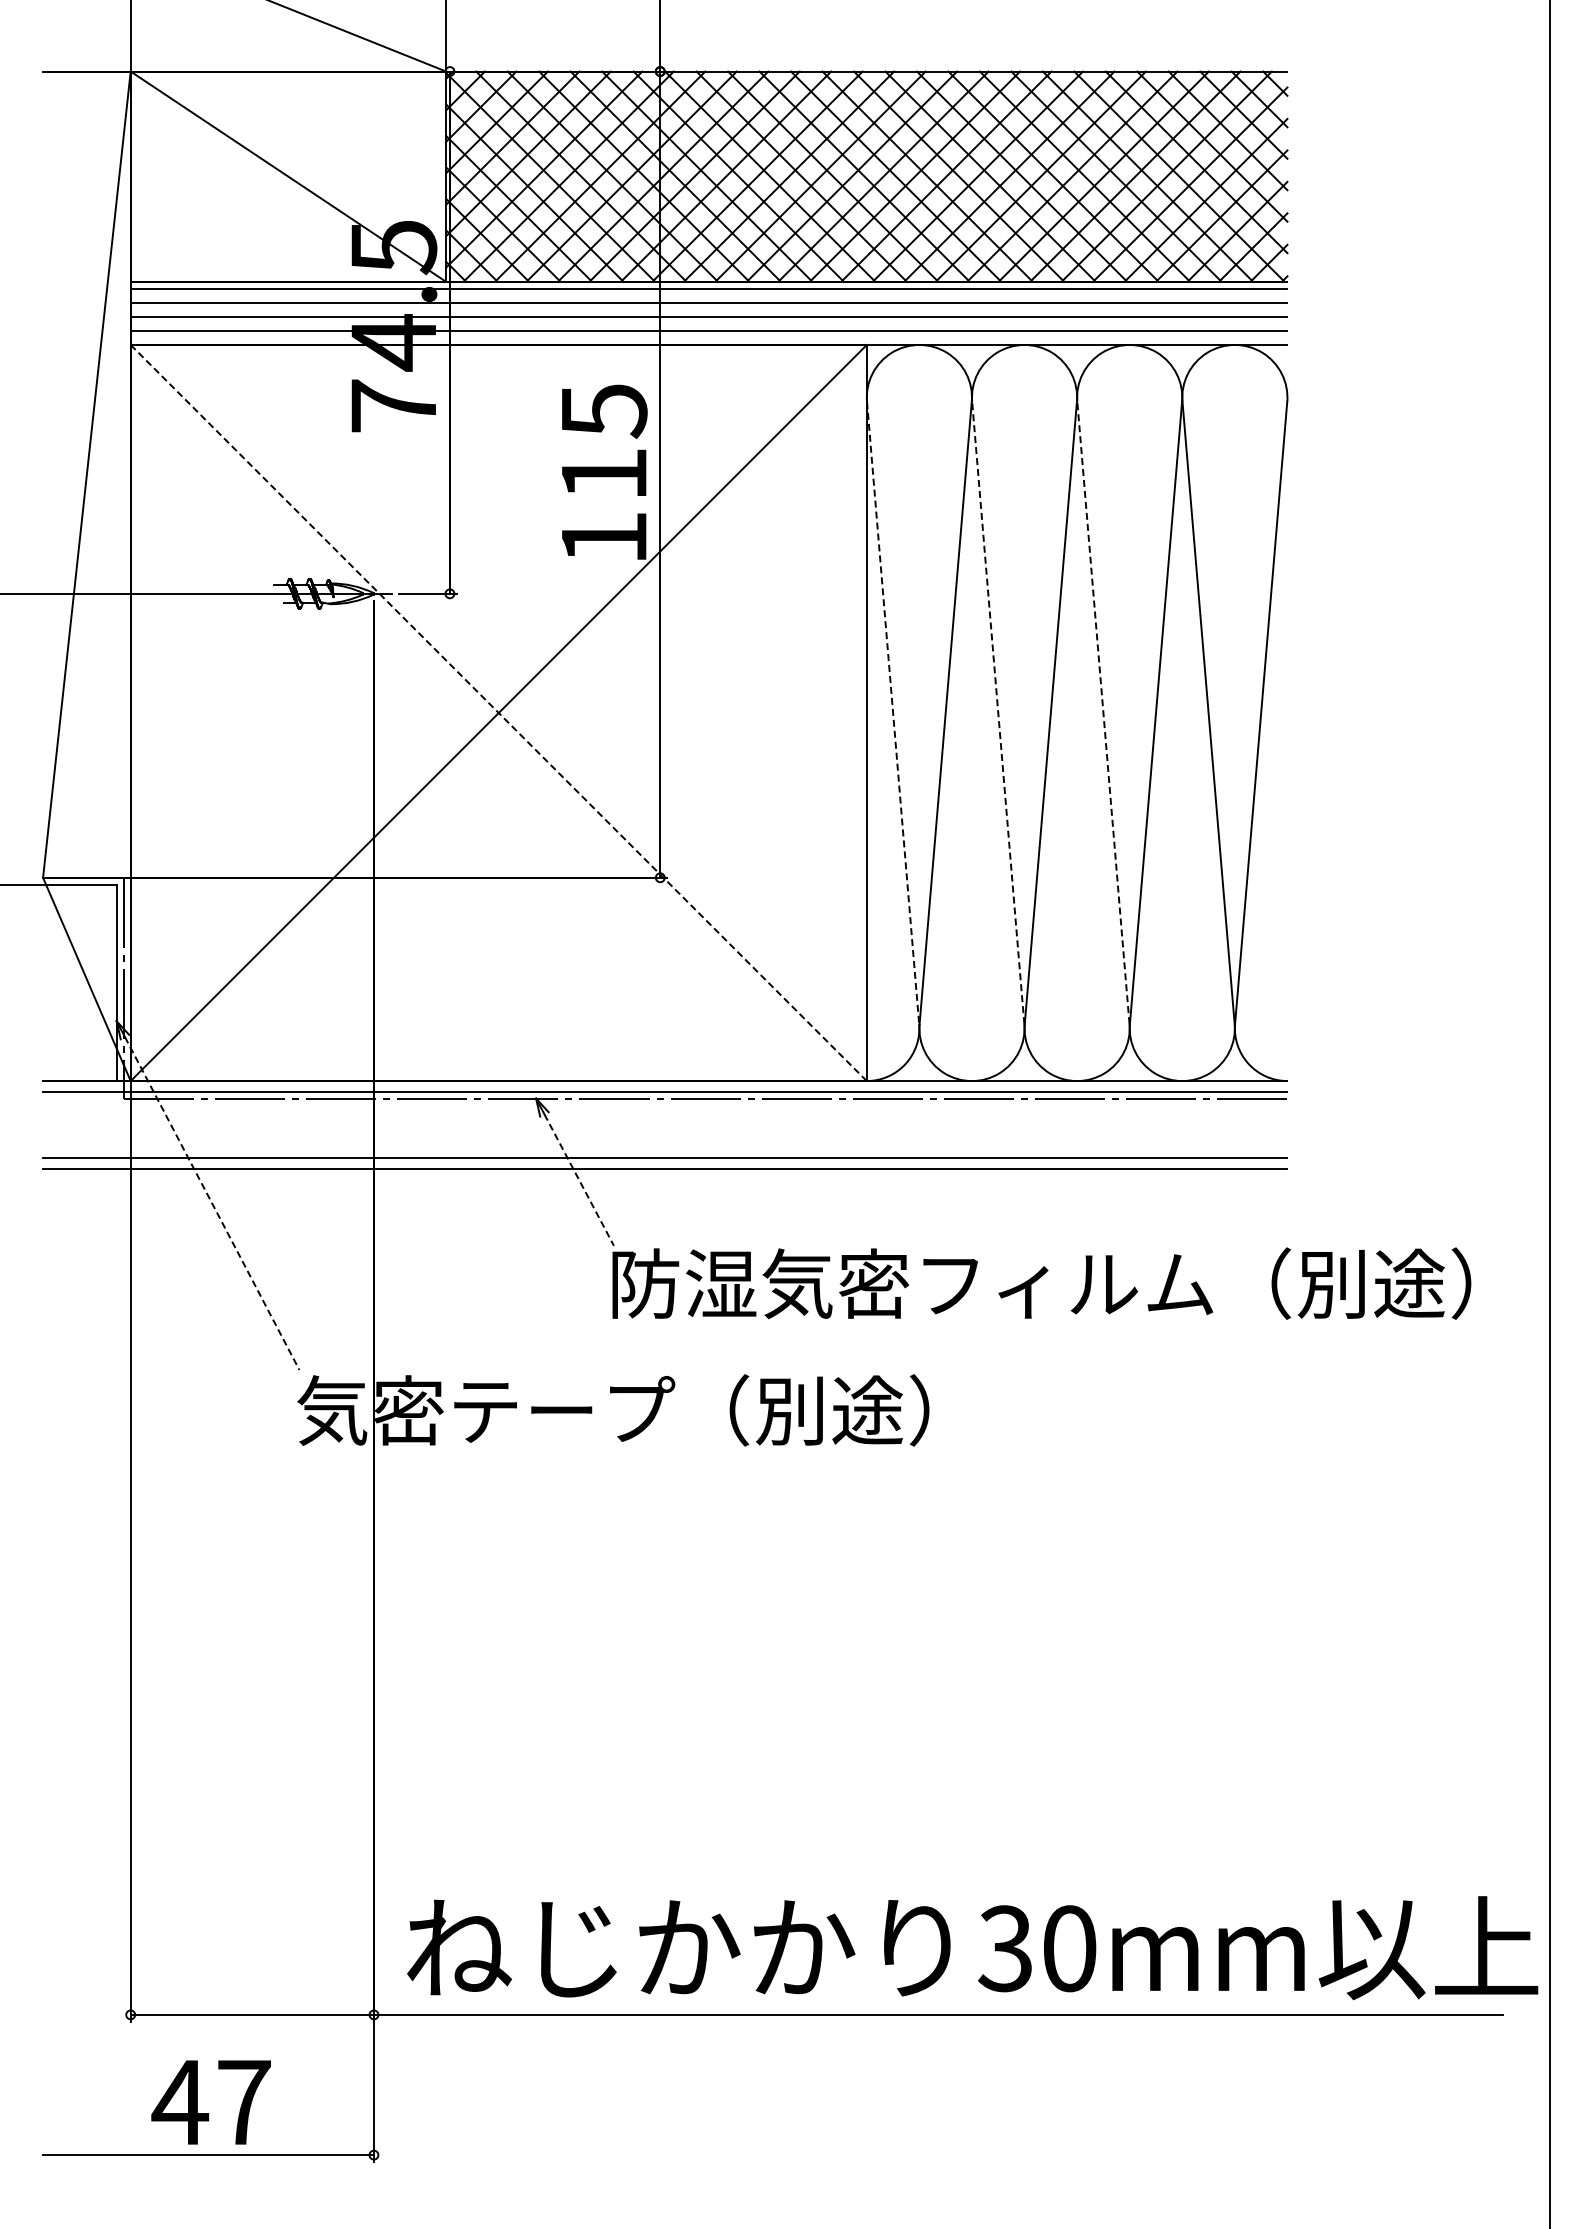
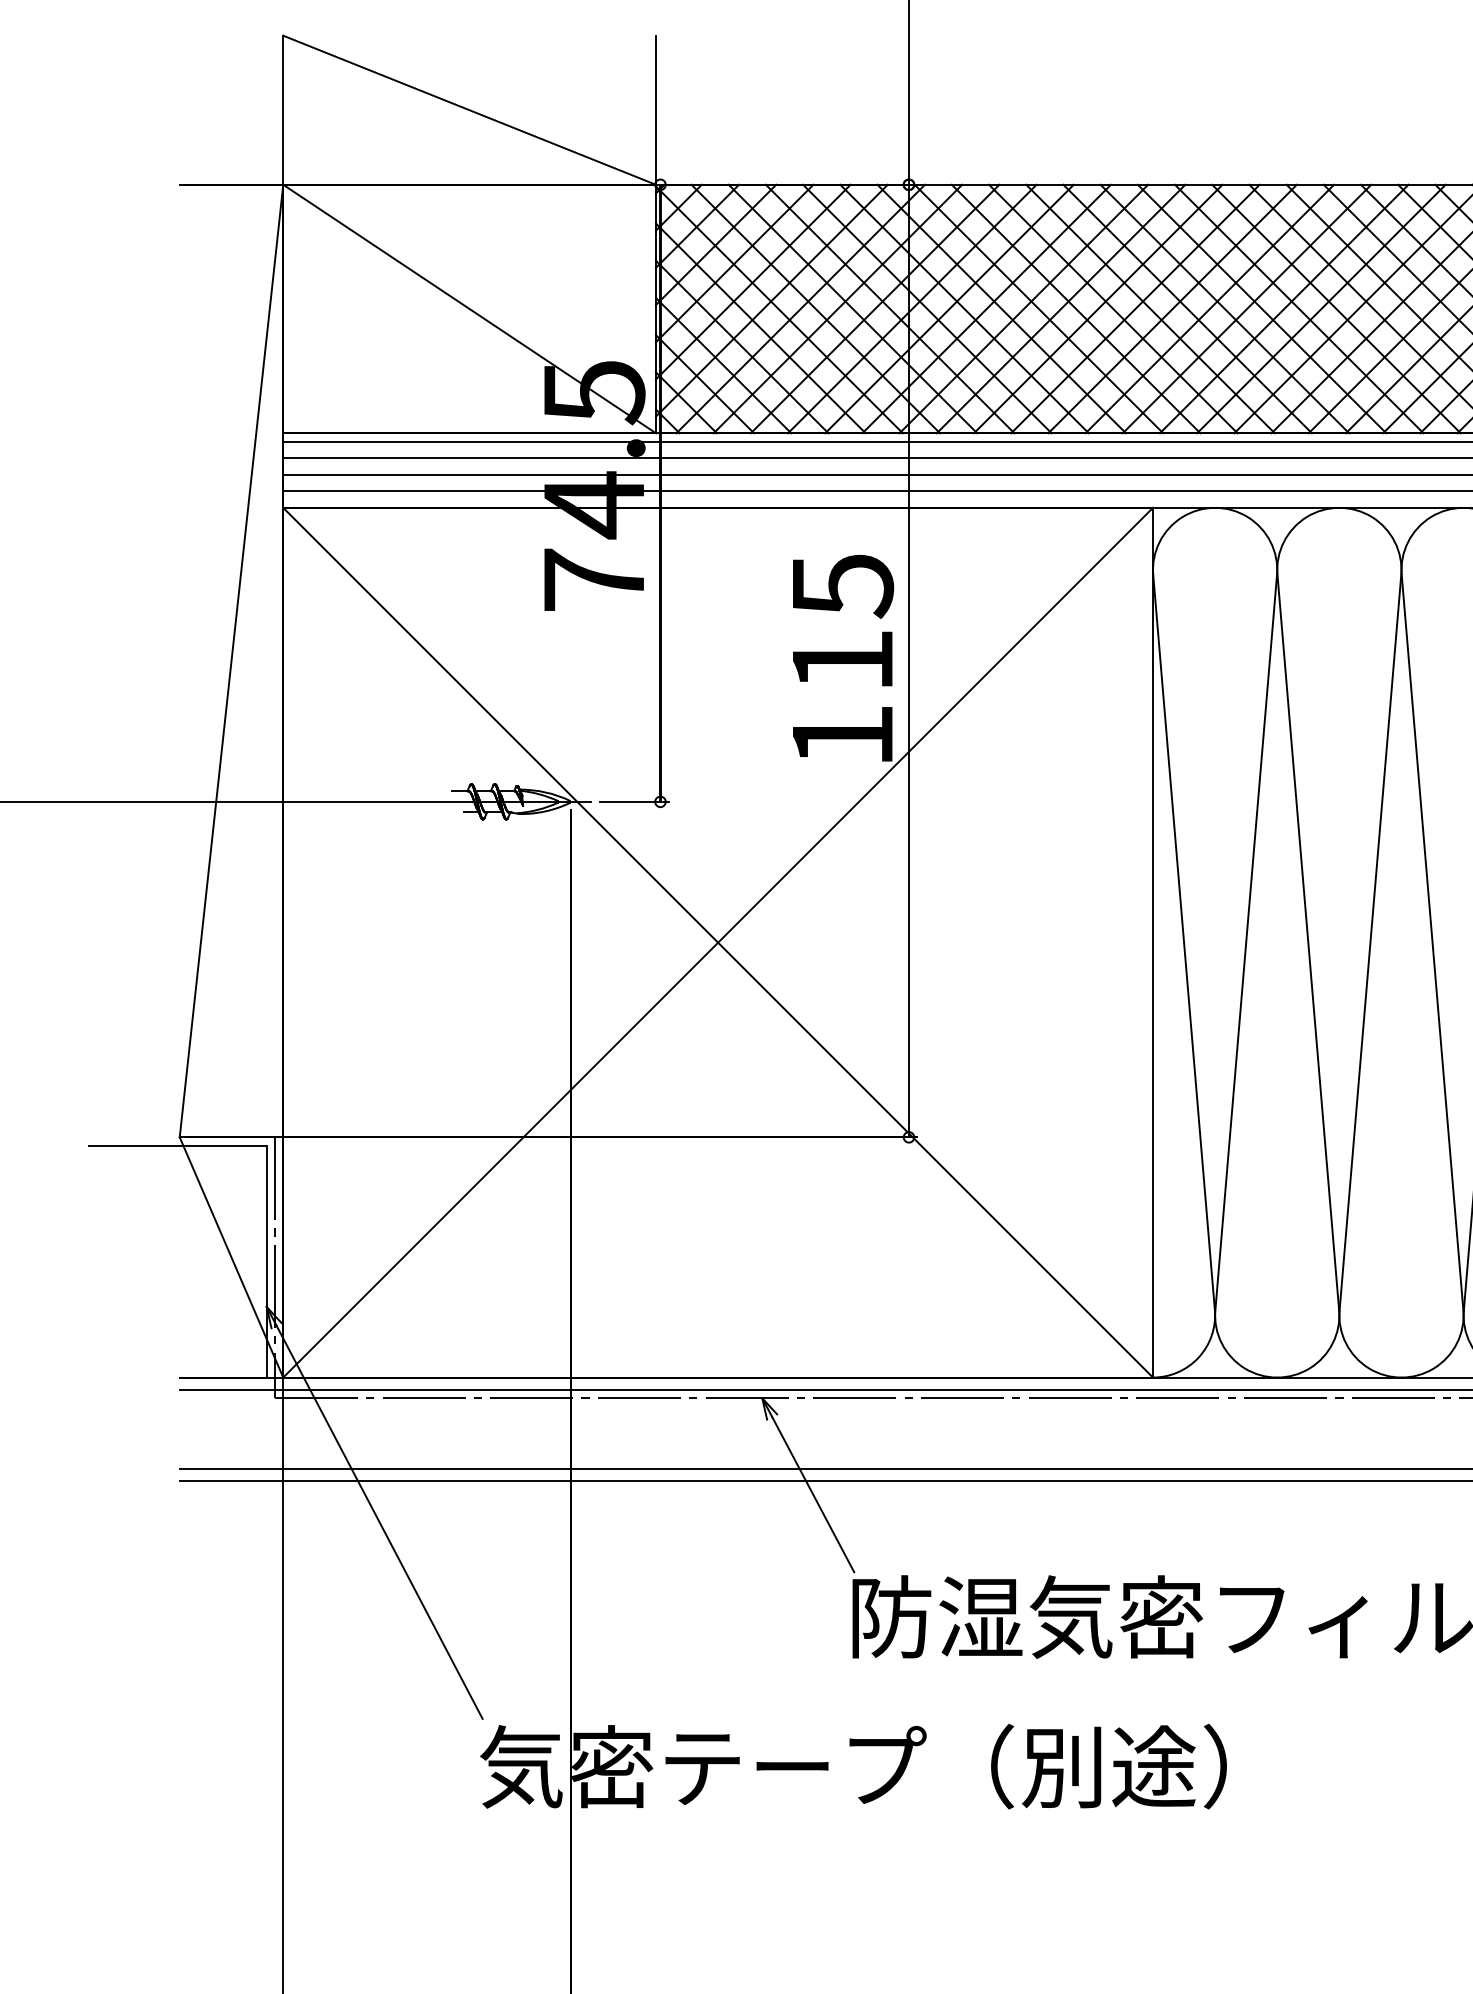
line: (998, 712) -> (1308, 942), dashed -> solid
line: (1103, 712) -> (1432, 942), dashed -> solid
line: (498, 713) -> (717, 943), dashed -> solid
line: (893, 713) -> (1184, 943), dashed -> solid
line: (579, 1180) -> (813, 1495), dashed -> solid
line: (212, 1203) -> (379, 1522), dashed -> solid

